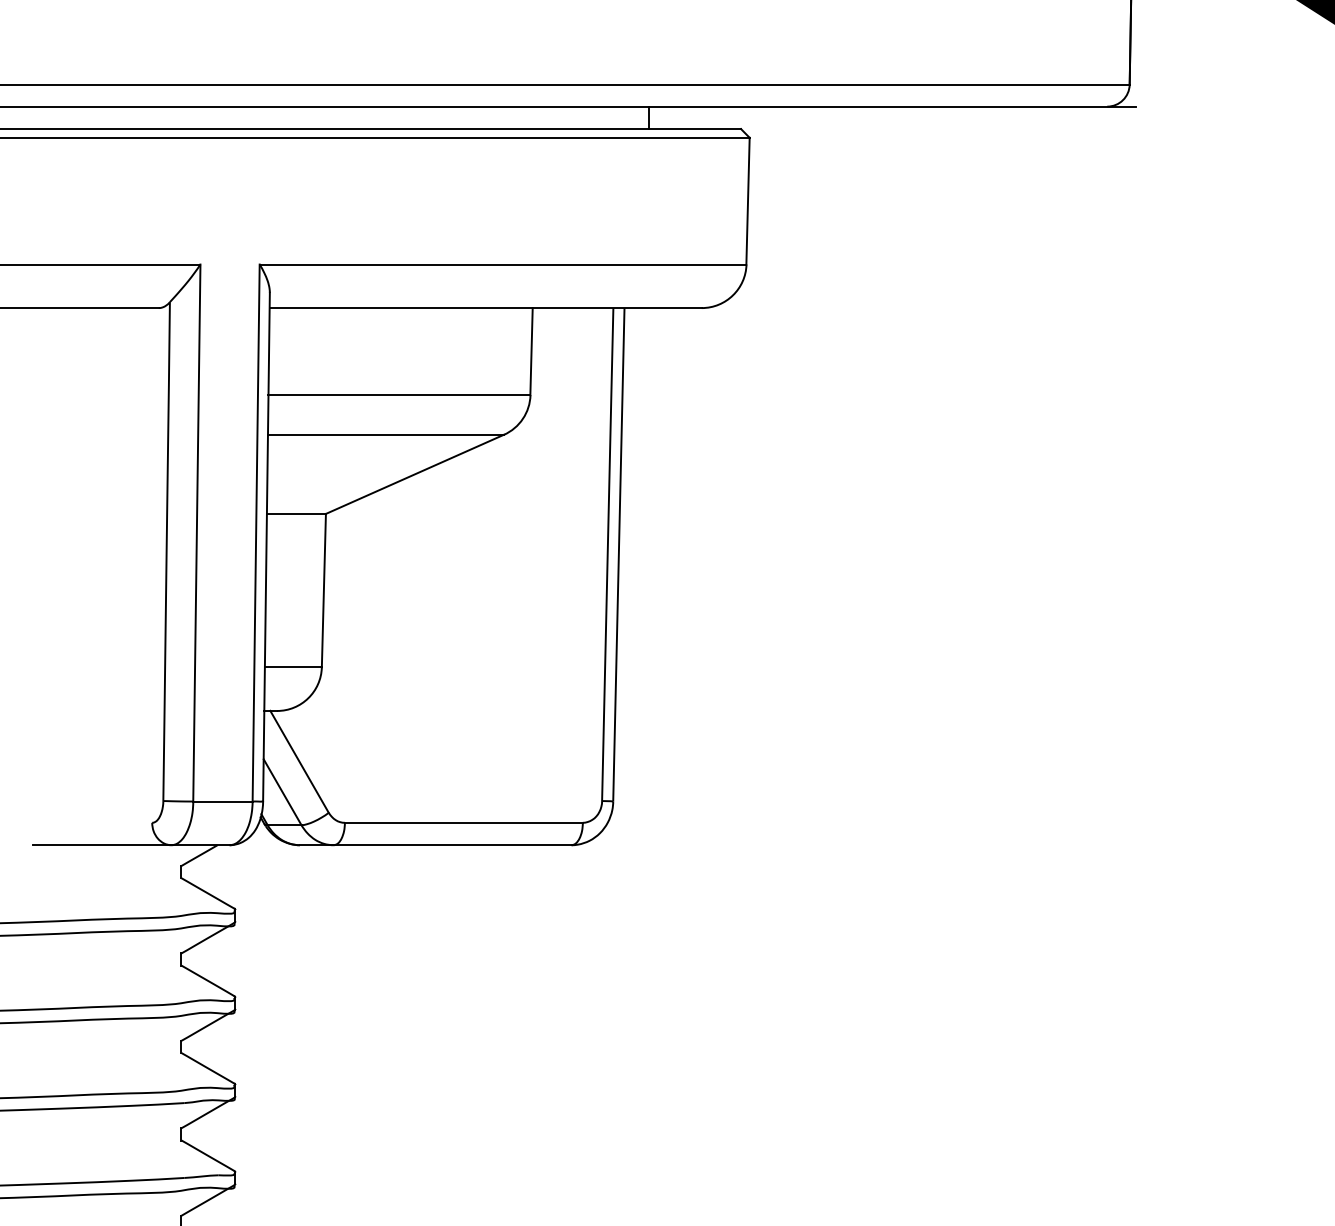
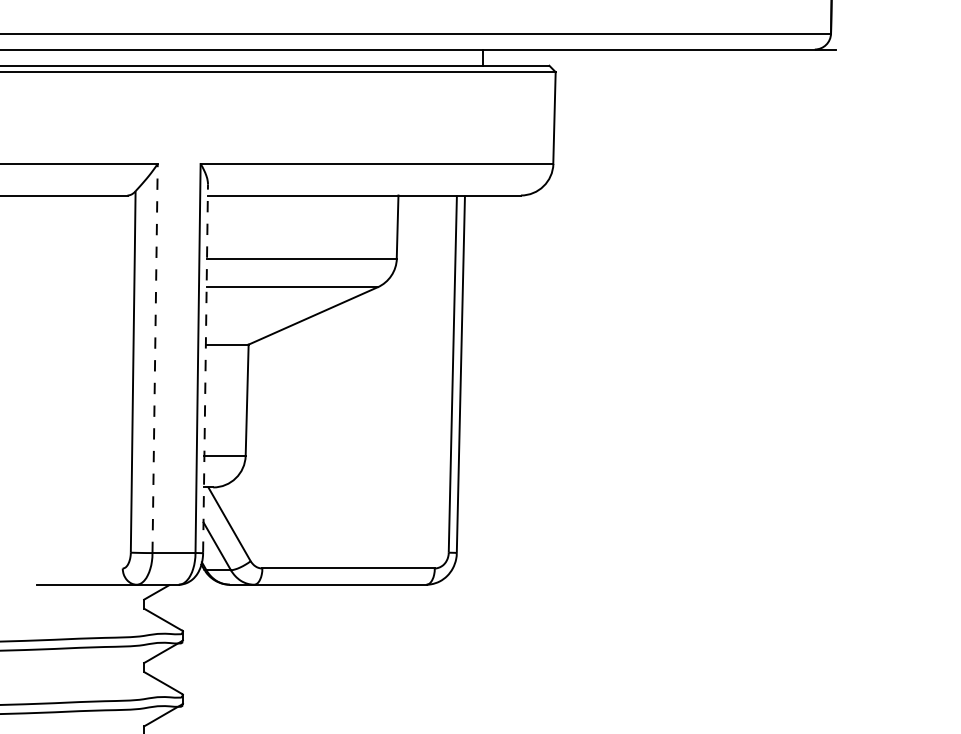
line: (196, 533) -> (154, 358), solid -> dashed
line: (266, 546) -> (205, 368), solid -> dashed

